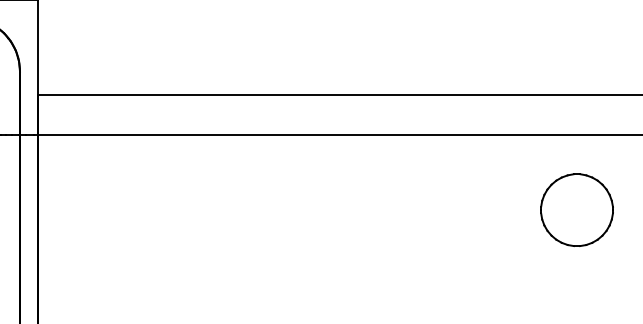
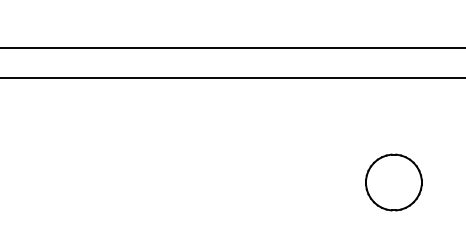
part: (576, 209) -> (393, 182), moved

